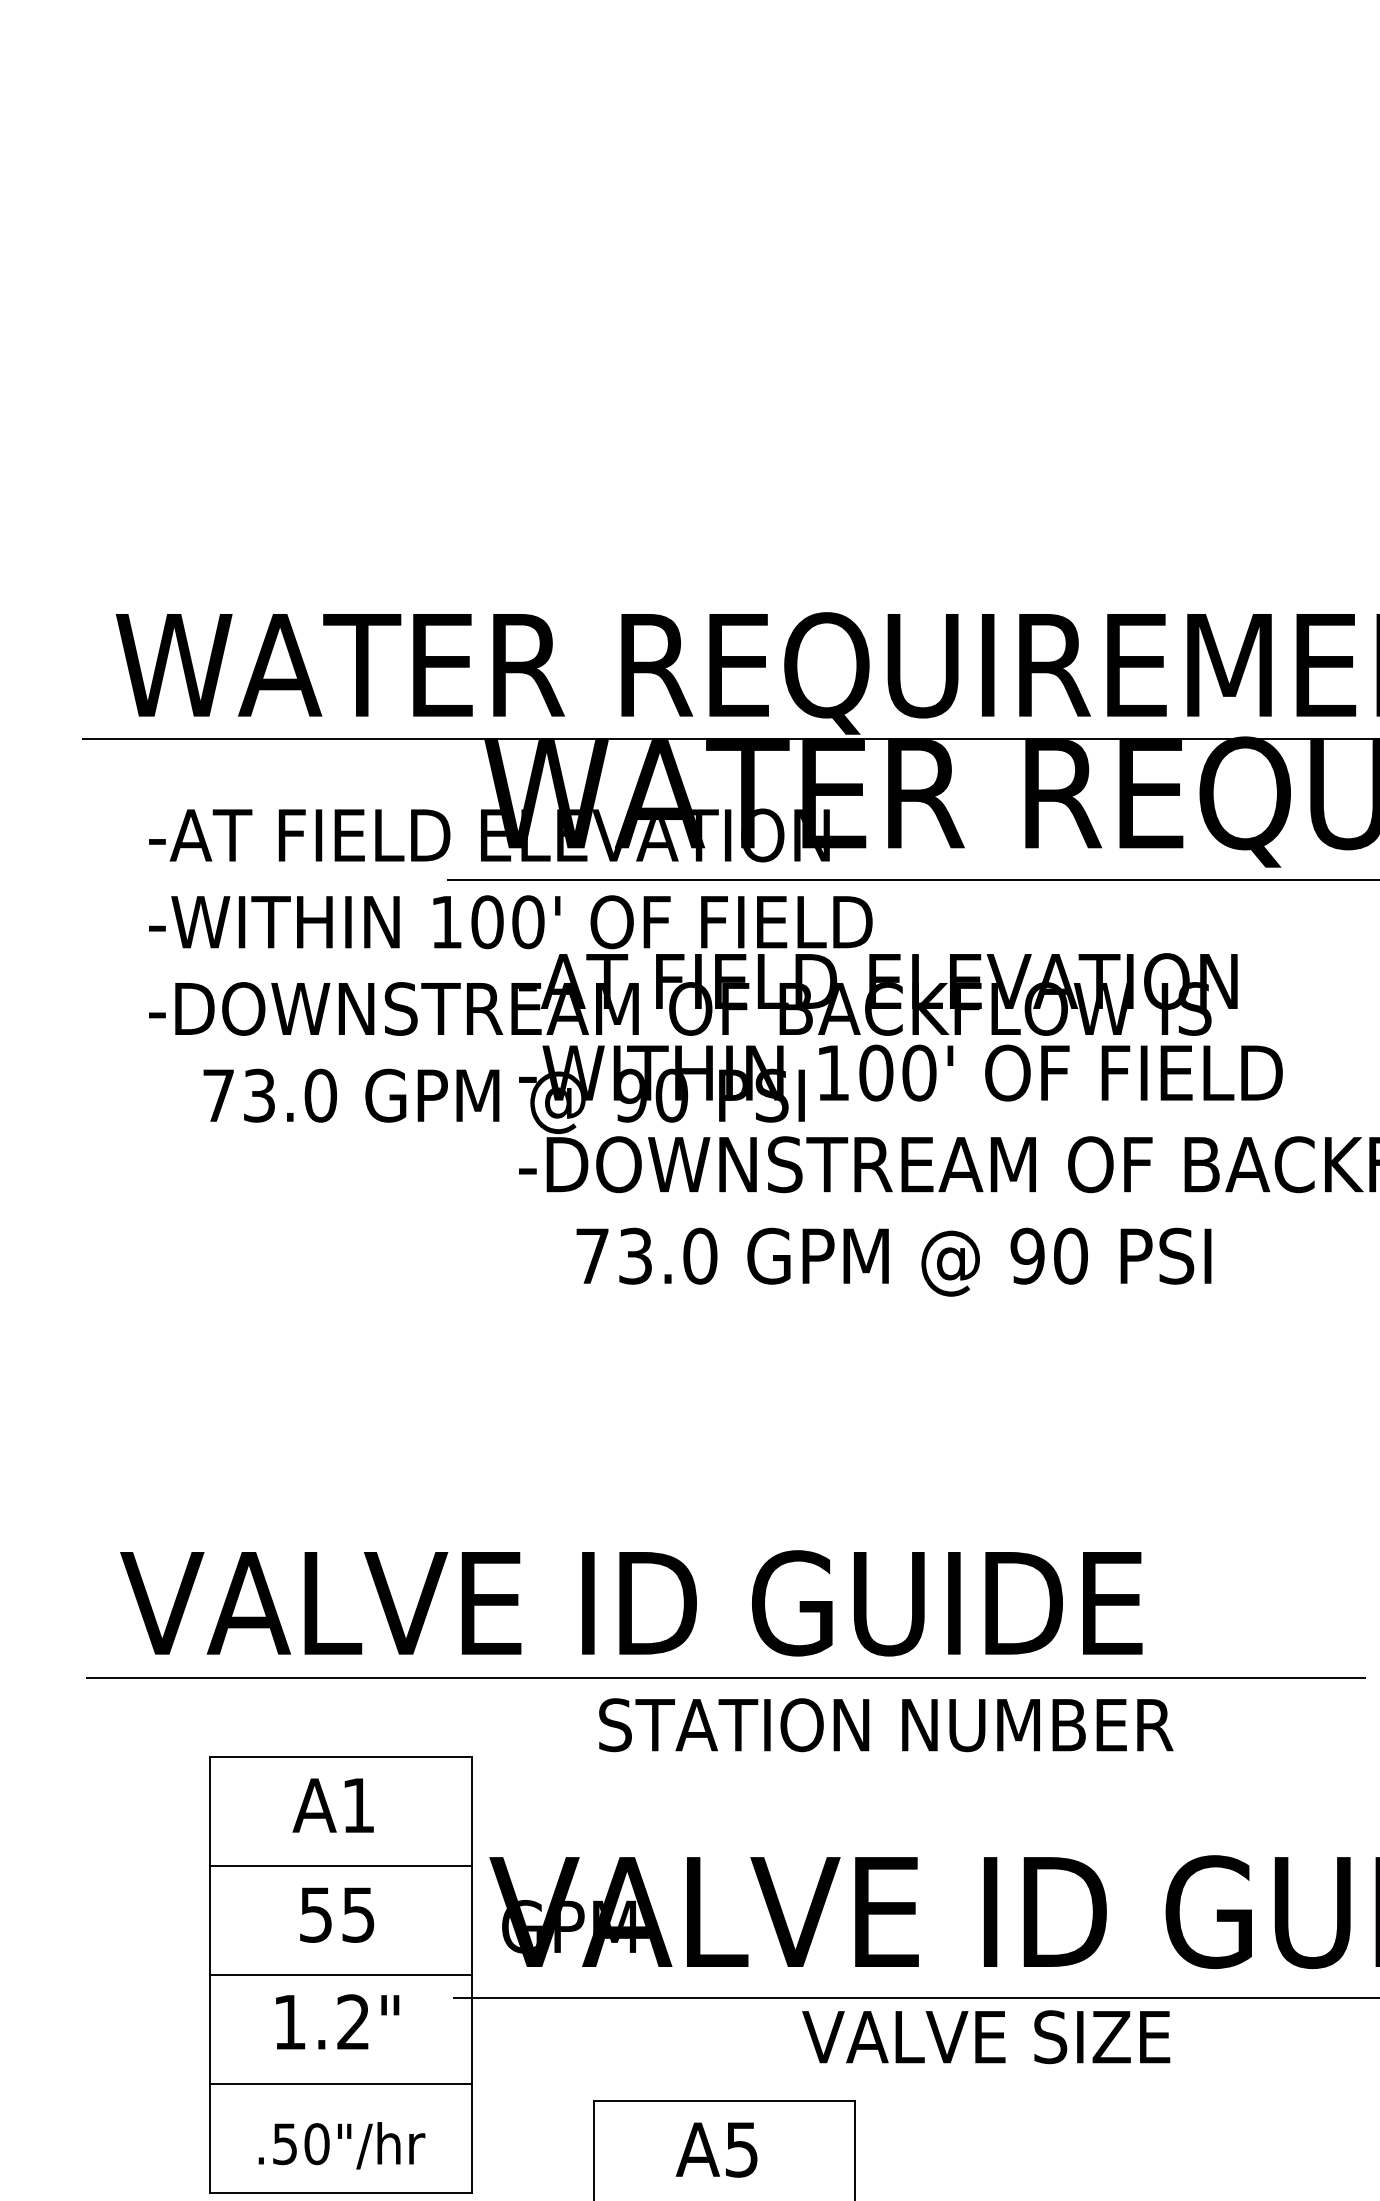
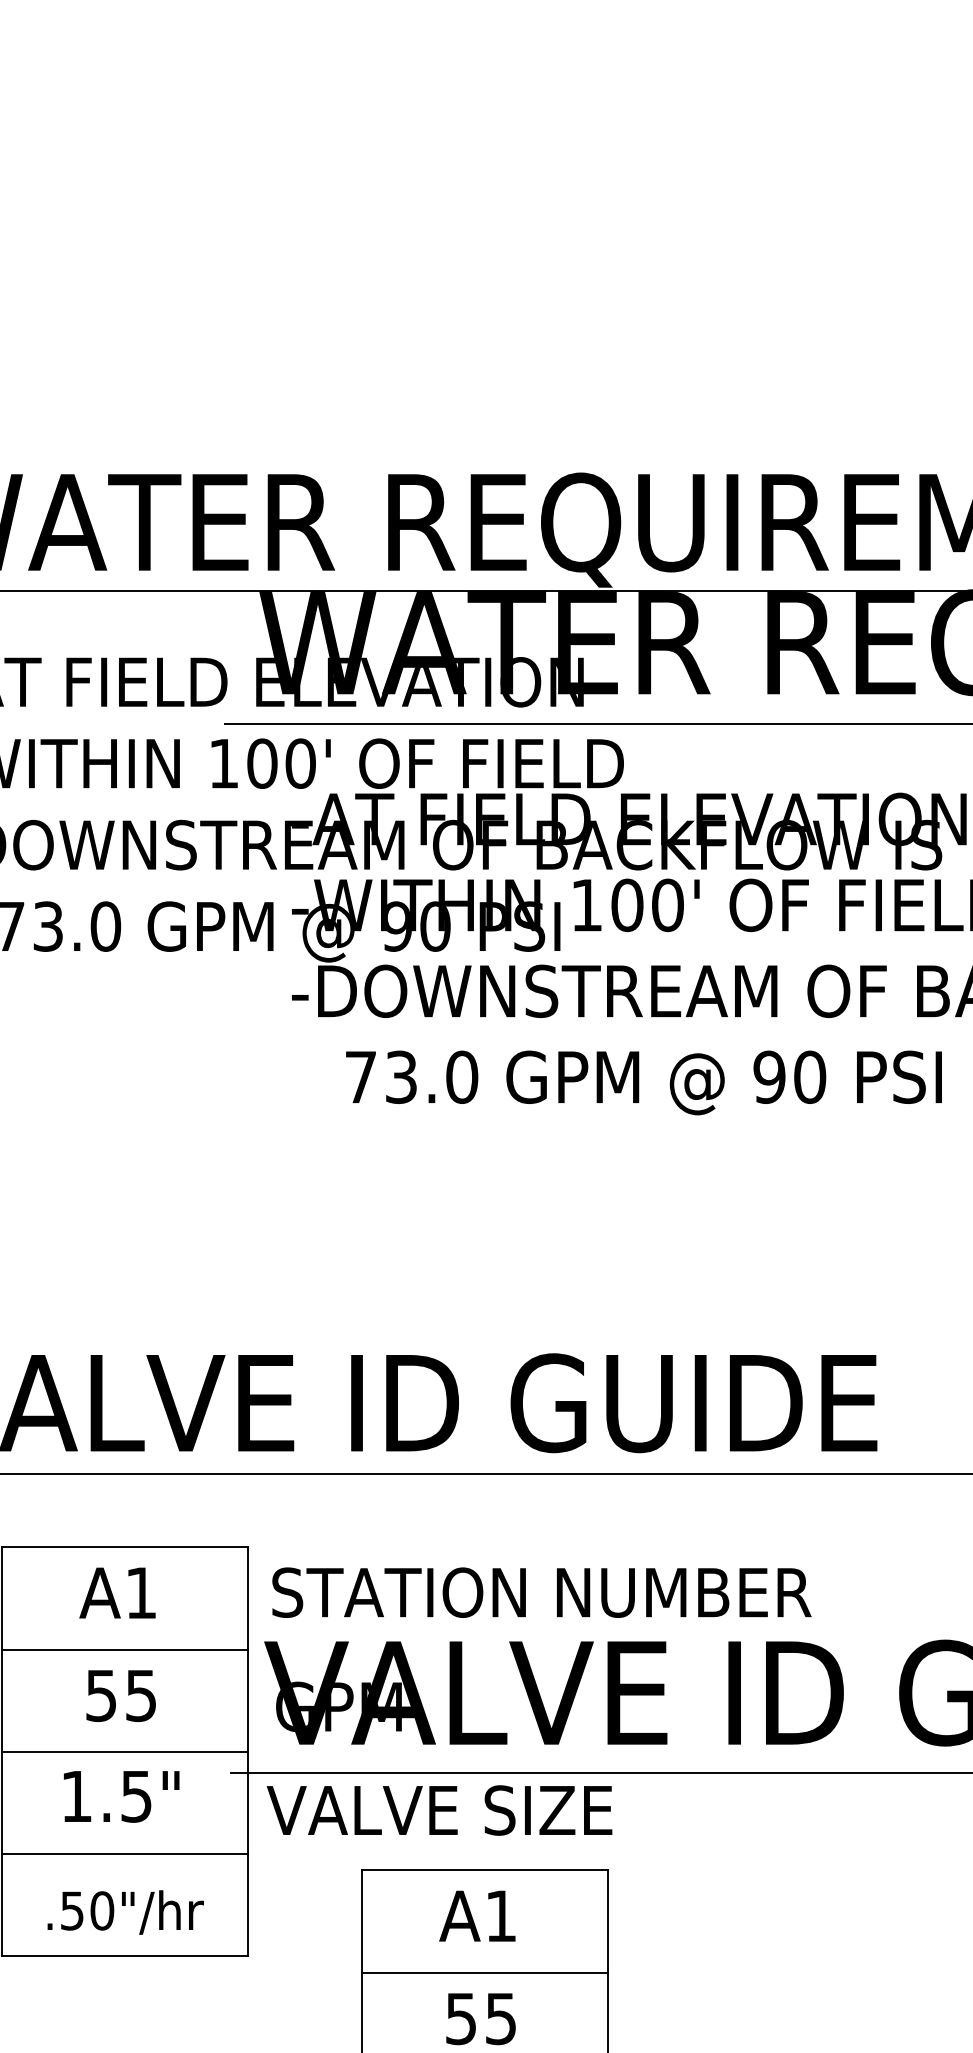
text: (886, 1725) -> (542, 1593), moved
text: (353, 2022) -> (136, 1796), 1.2" -> 1.5"
text: (986, 2037) -> (439, 1810), moved
text: (741, 2149) -> (500, 1915), A5 -> A1

